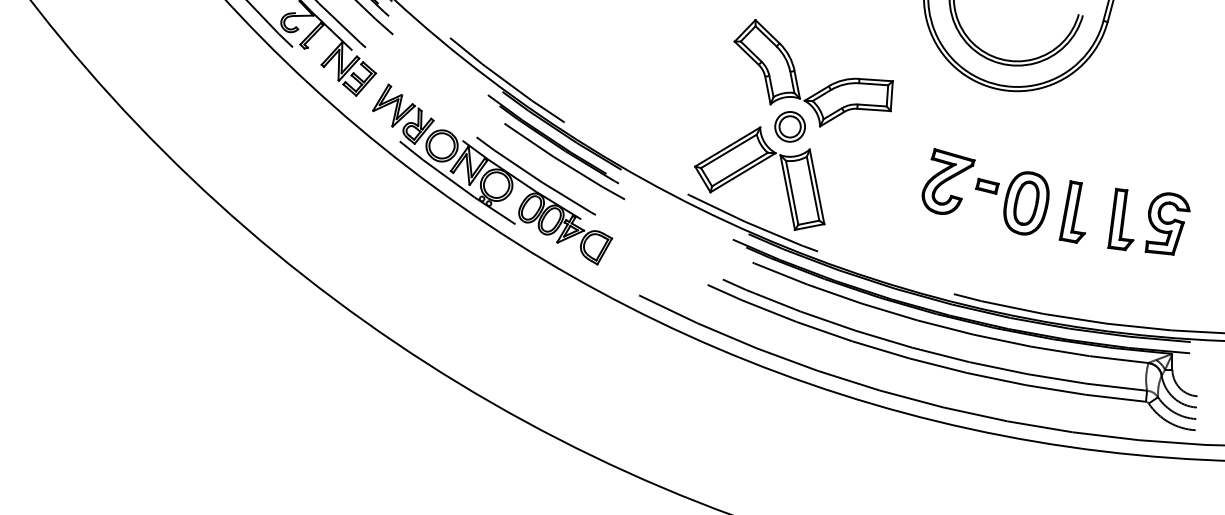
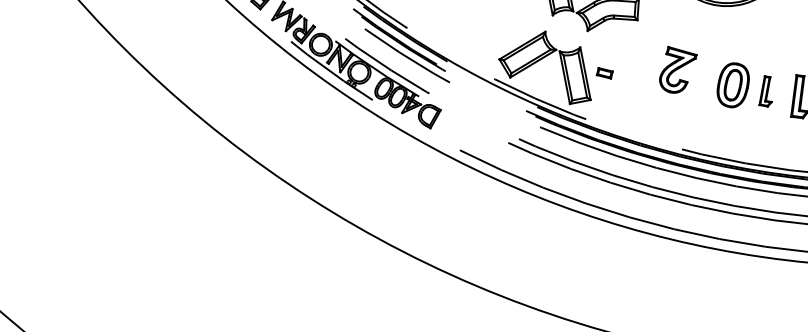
part: (789, 126) -> (566, 31), removed
part: (987, 185) -> (604, 72), moved
part: (1072, 211) -> (765, 91), size x0.7

